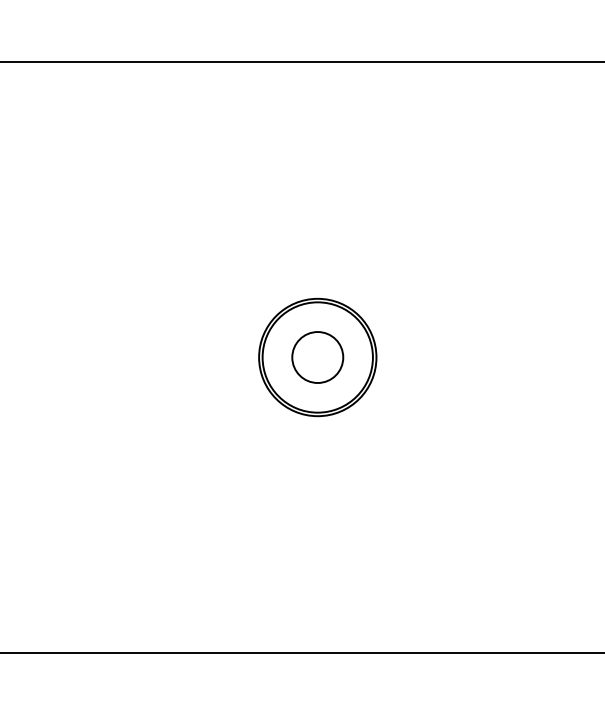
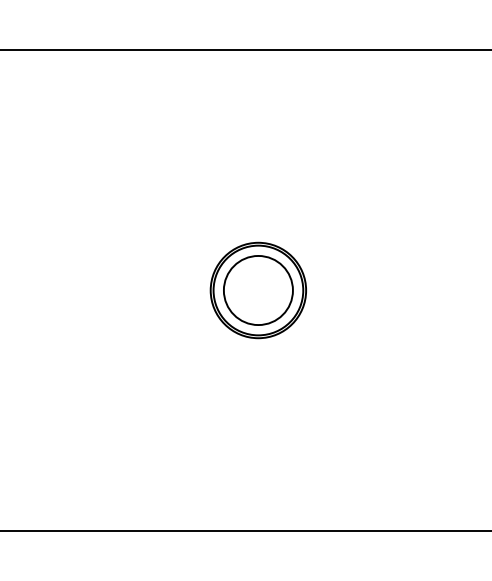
circle: (317, 357) -> (258, 290), size x1.67

